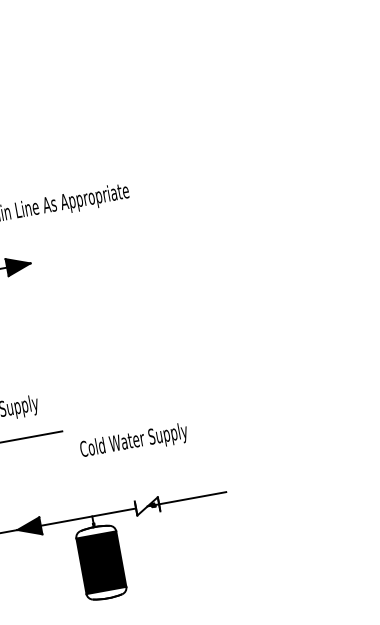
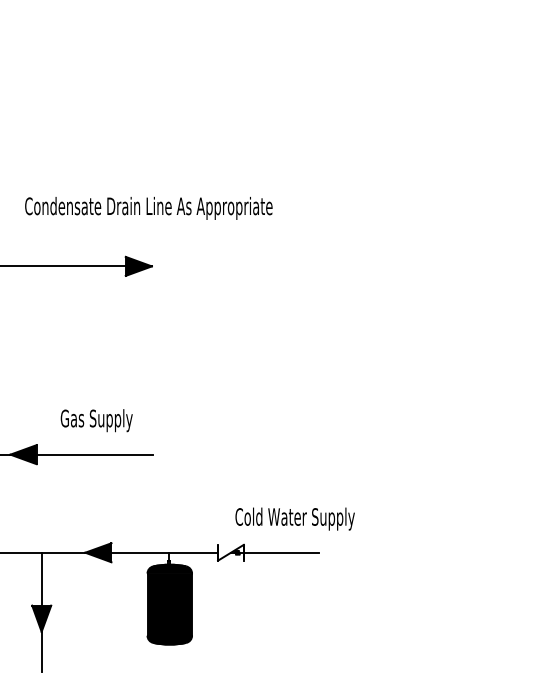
text: (133, 441) -> (294, 518), moved
fill: (95, 530) -> (169, 568), added
fill: (106, 593) -> (169, 639), added

